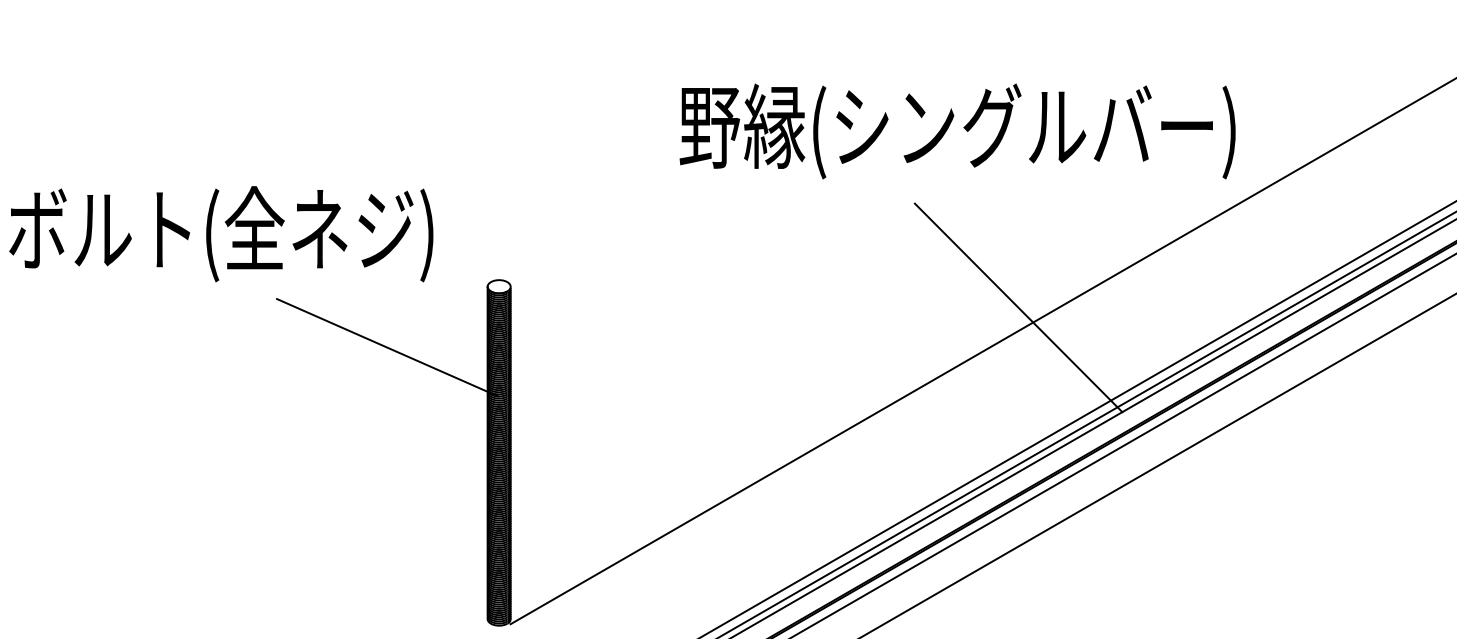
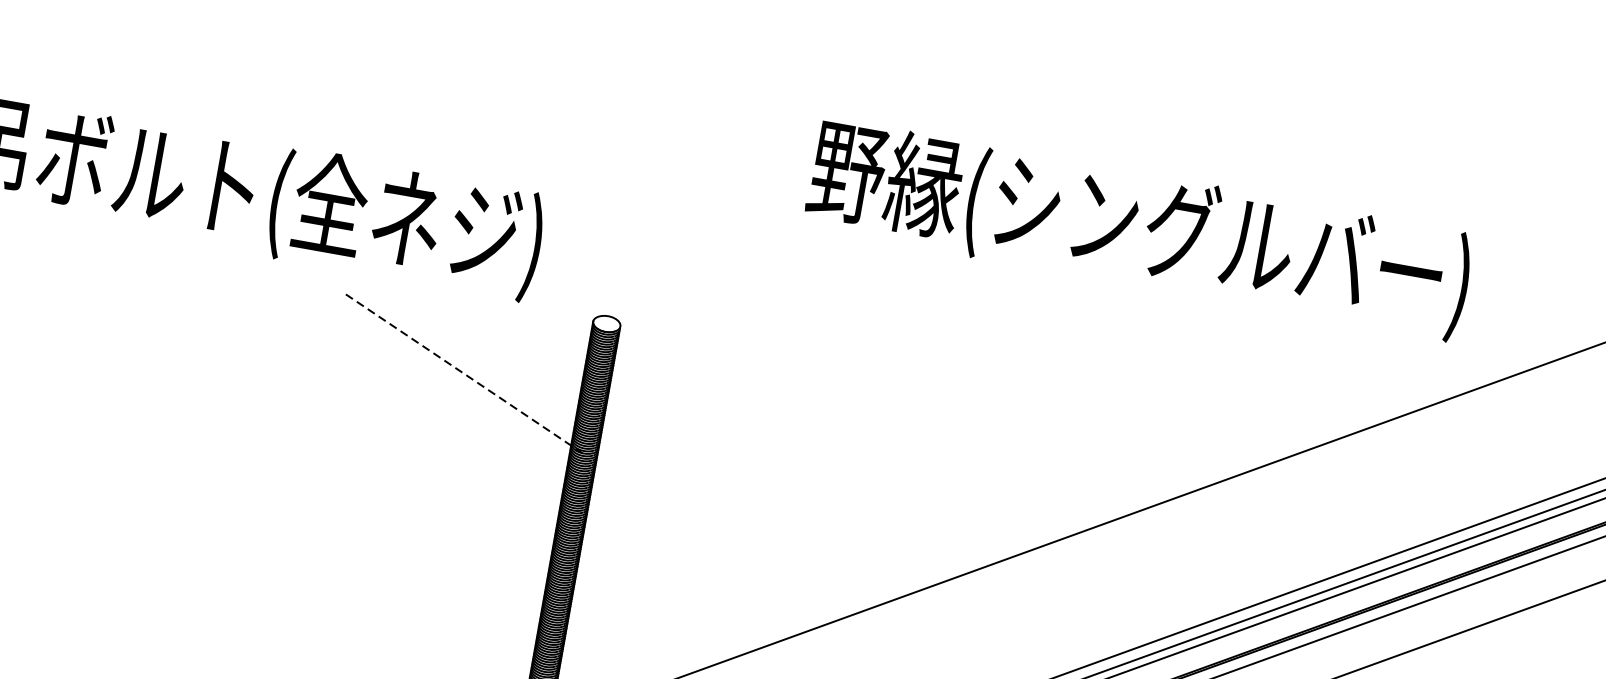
text: (957, 131) -> (1139, 229), moved
line: (1018, 307) -> (1215, 457), removed
line: (387, 347) -> (462, 372), solid -> dashed

